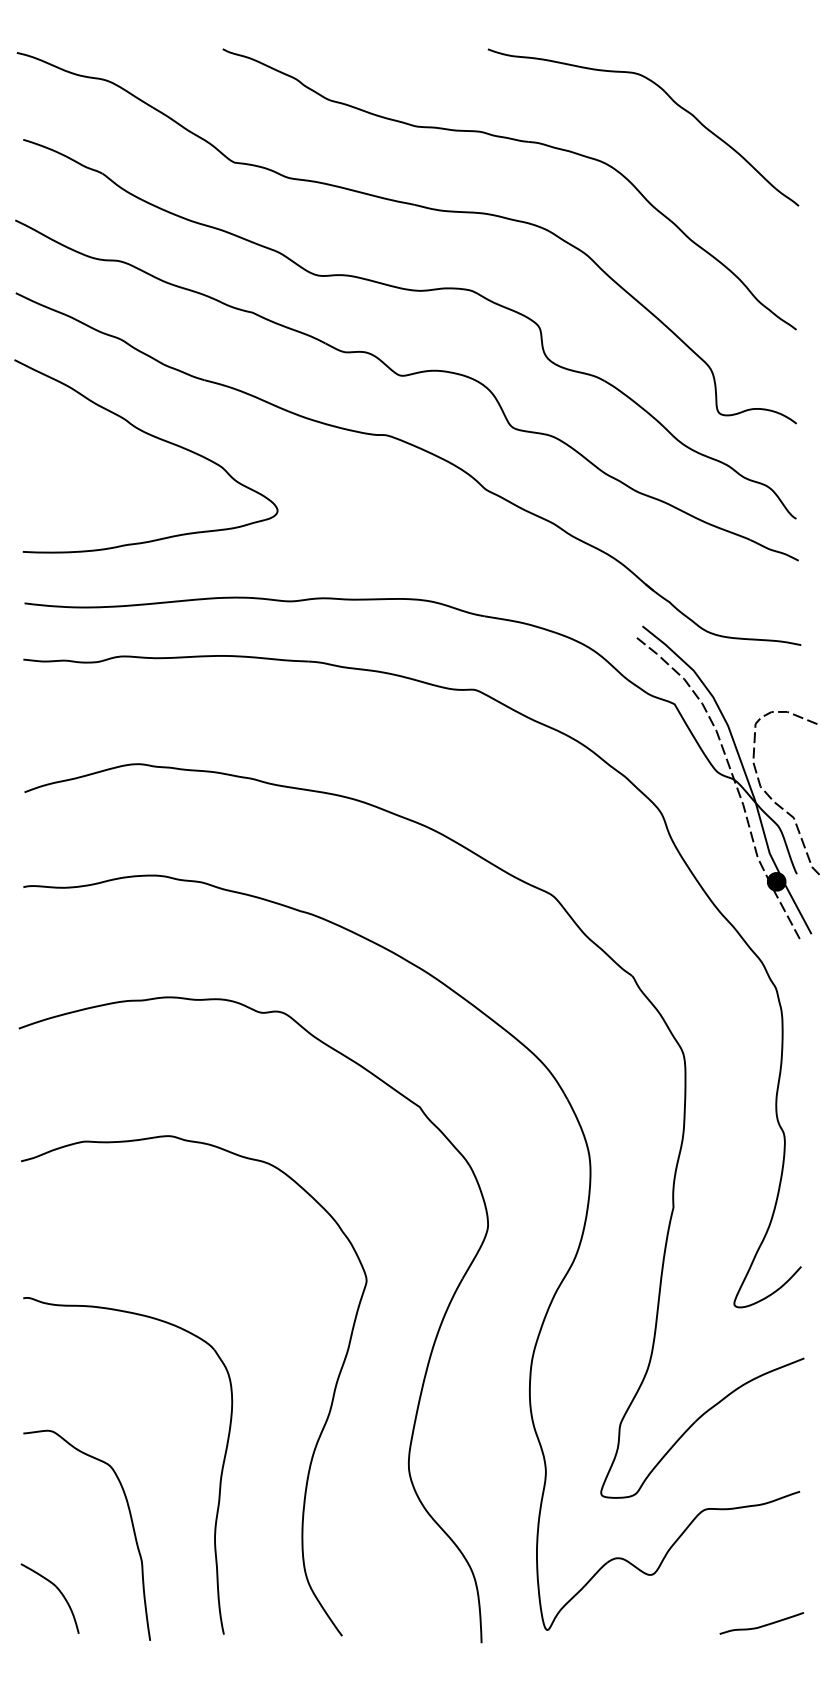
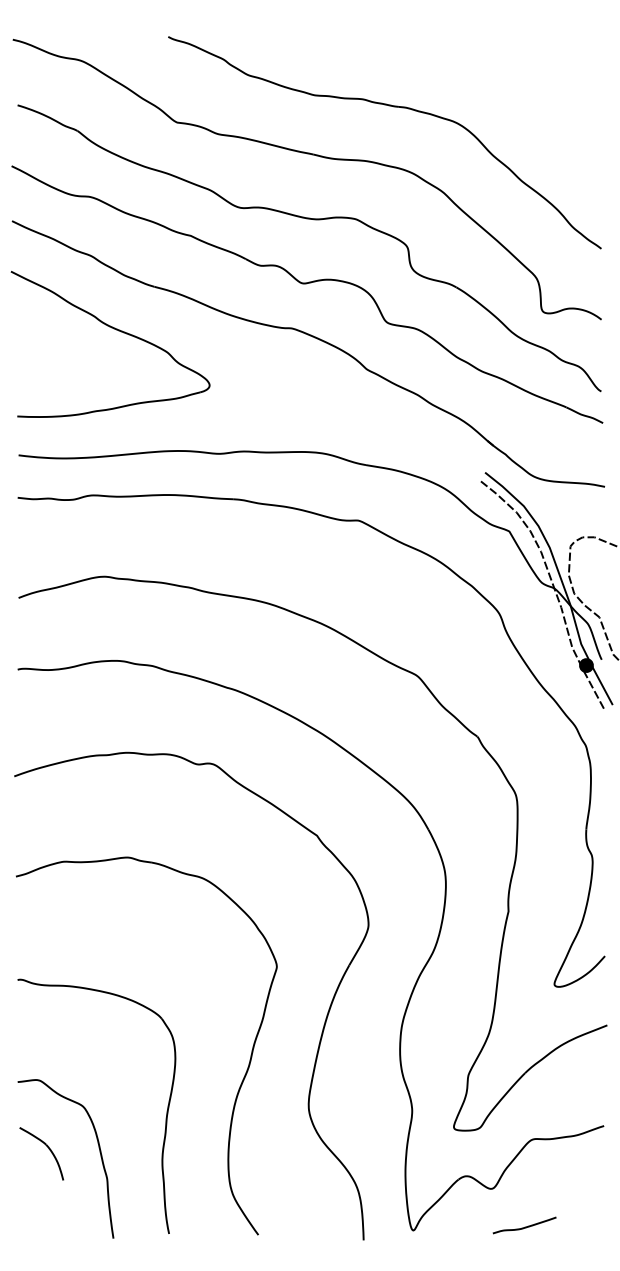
curve: (670, 99) -> (506, 74), removed
part: (59, 1592) -> (48, 1149), moved
curve: (761, 1625) -> (524, 1227), moved

